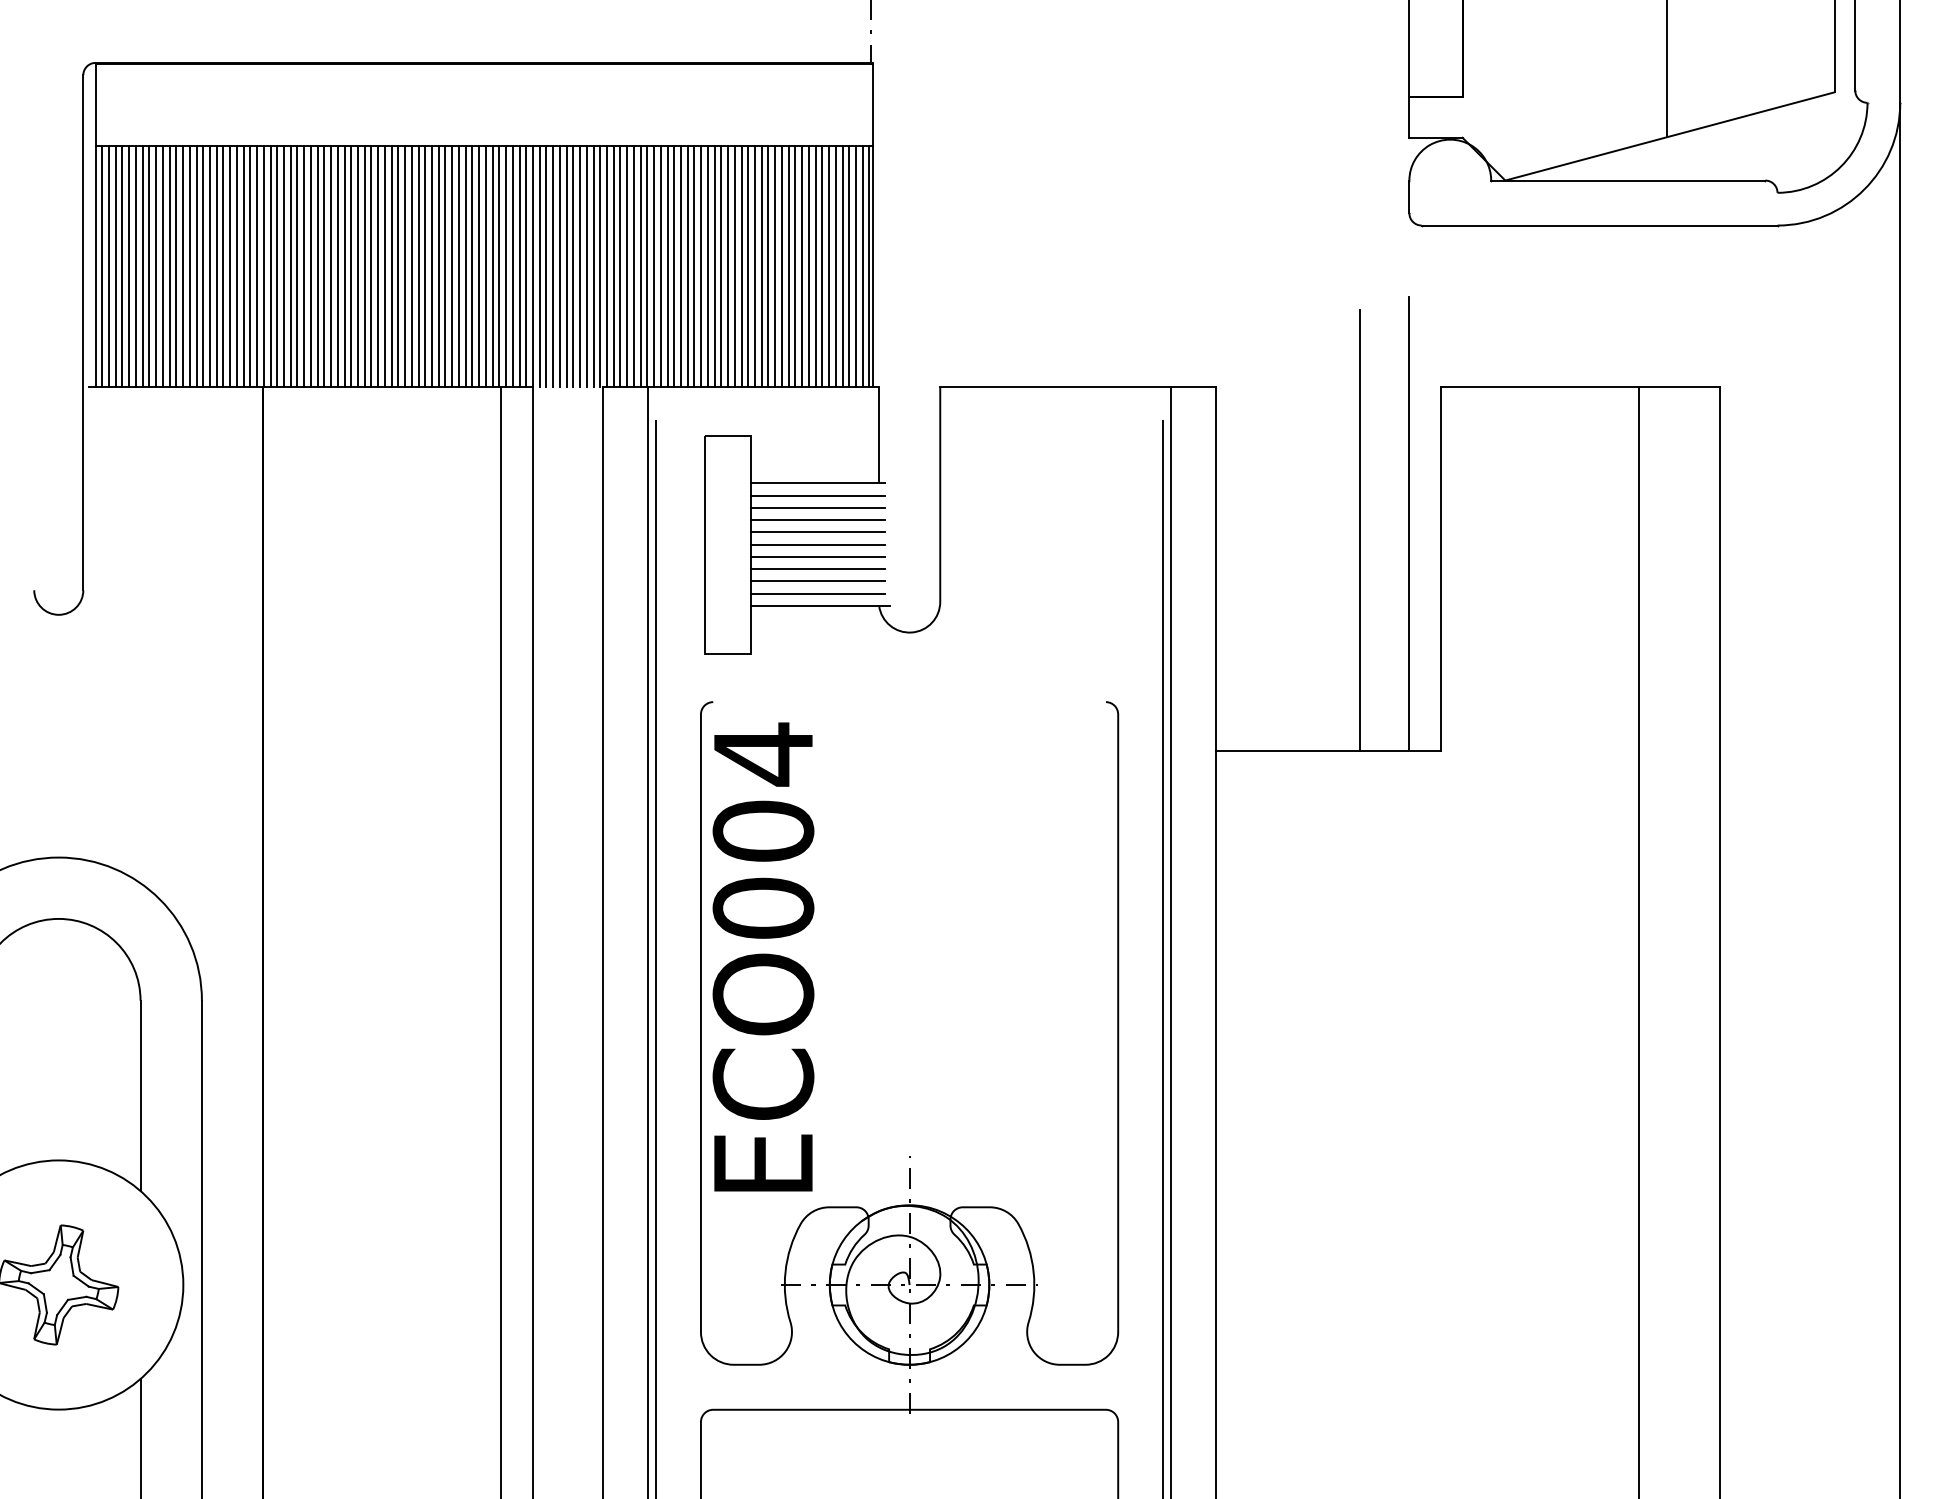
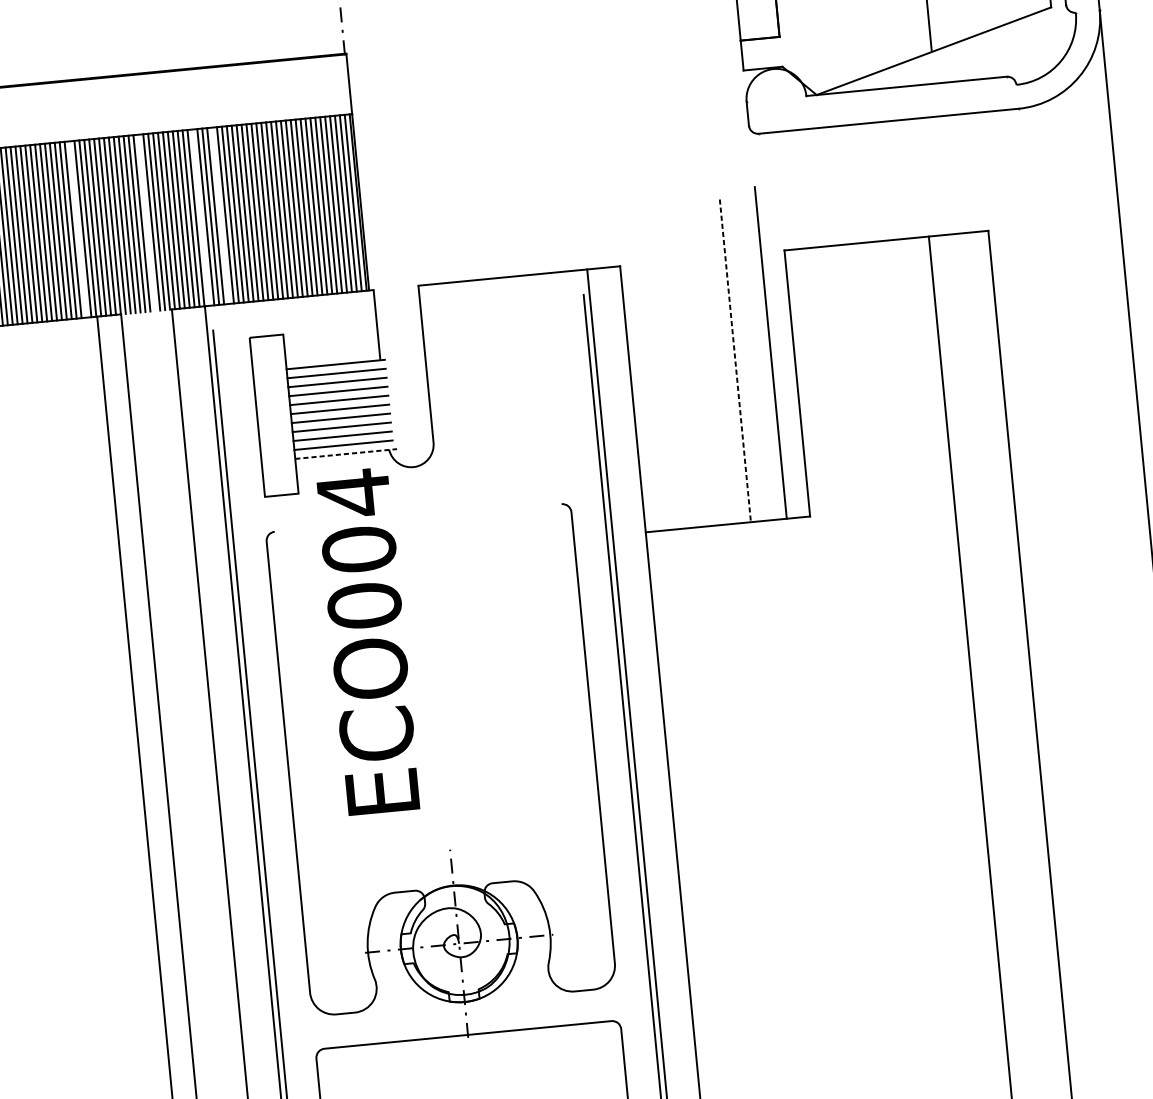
line: (485, 266) -> (77, 229), removed
line: (580, 266) -> (147, 222), removed
line: (654, 266) -> (201, 217), removed
line: (681, 266) -> (220, 215), removed
line: (1360, 530) -> (735, 360), solid -> dashed
line: (820, 606) -> (346, 454), solid -> dashed
text: (763, 956) -> (368, 641), moved

